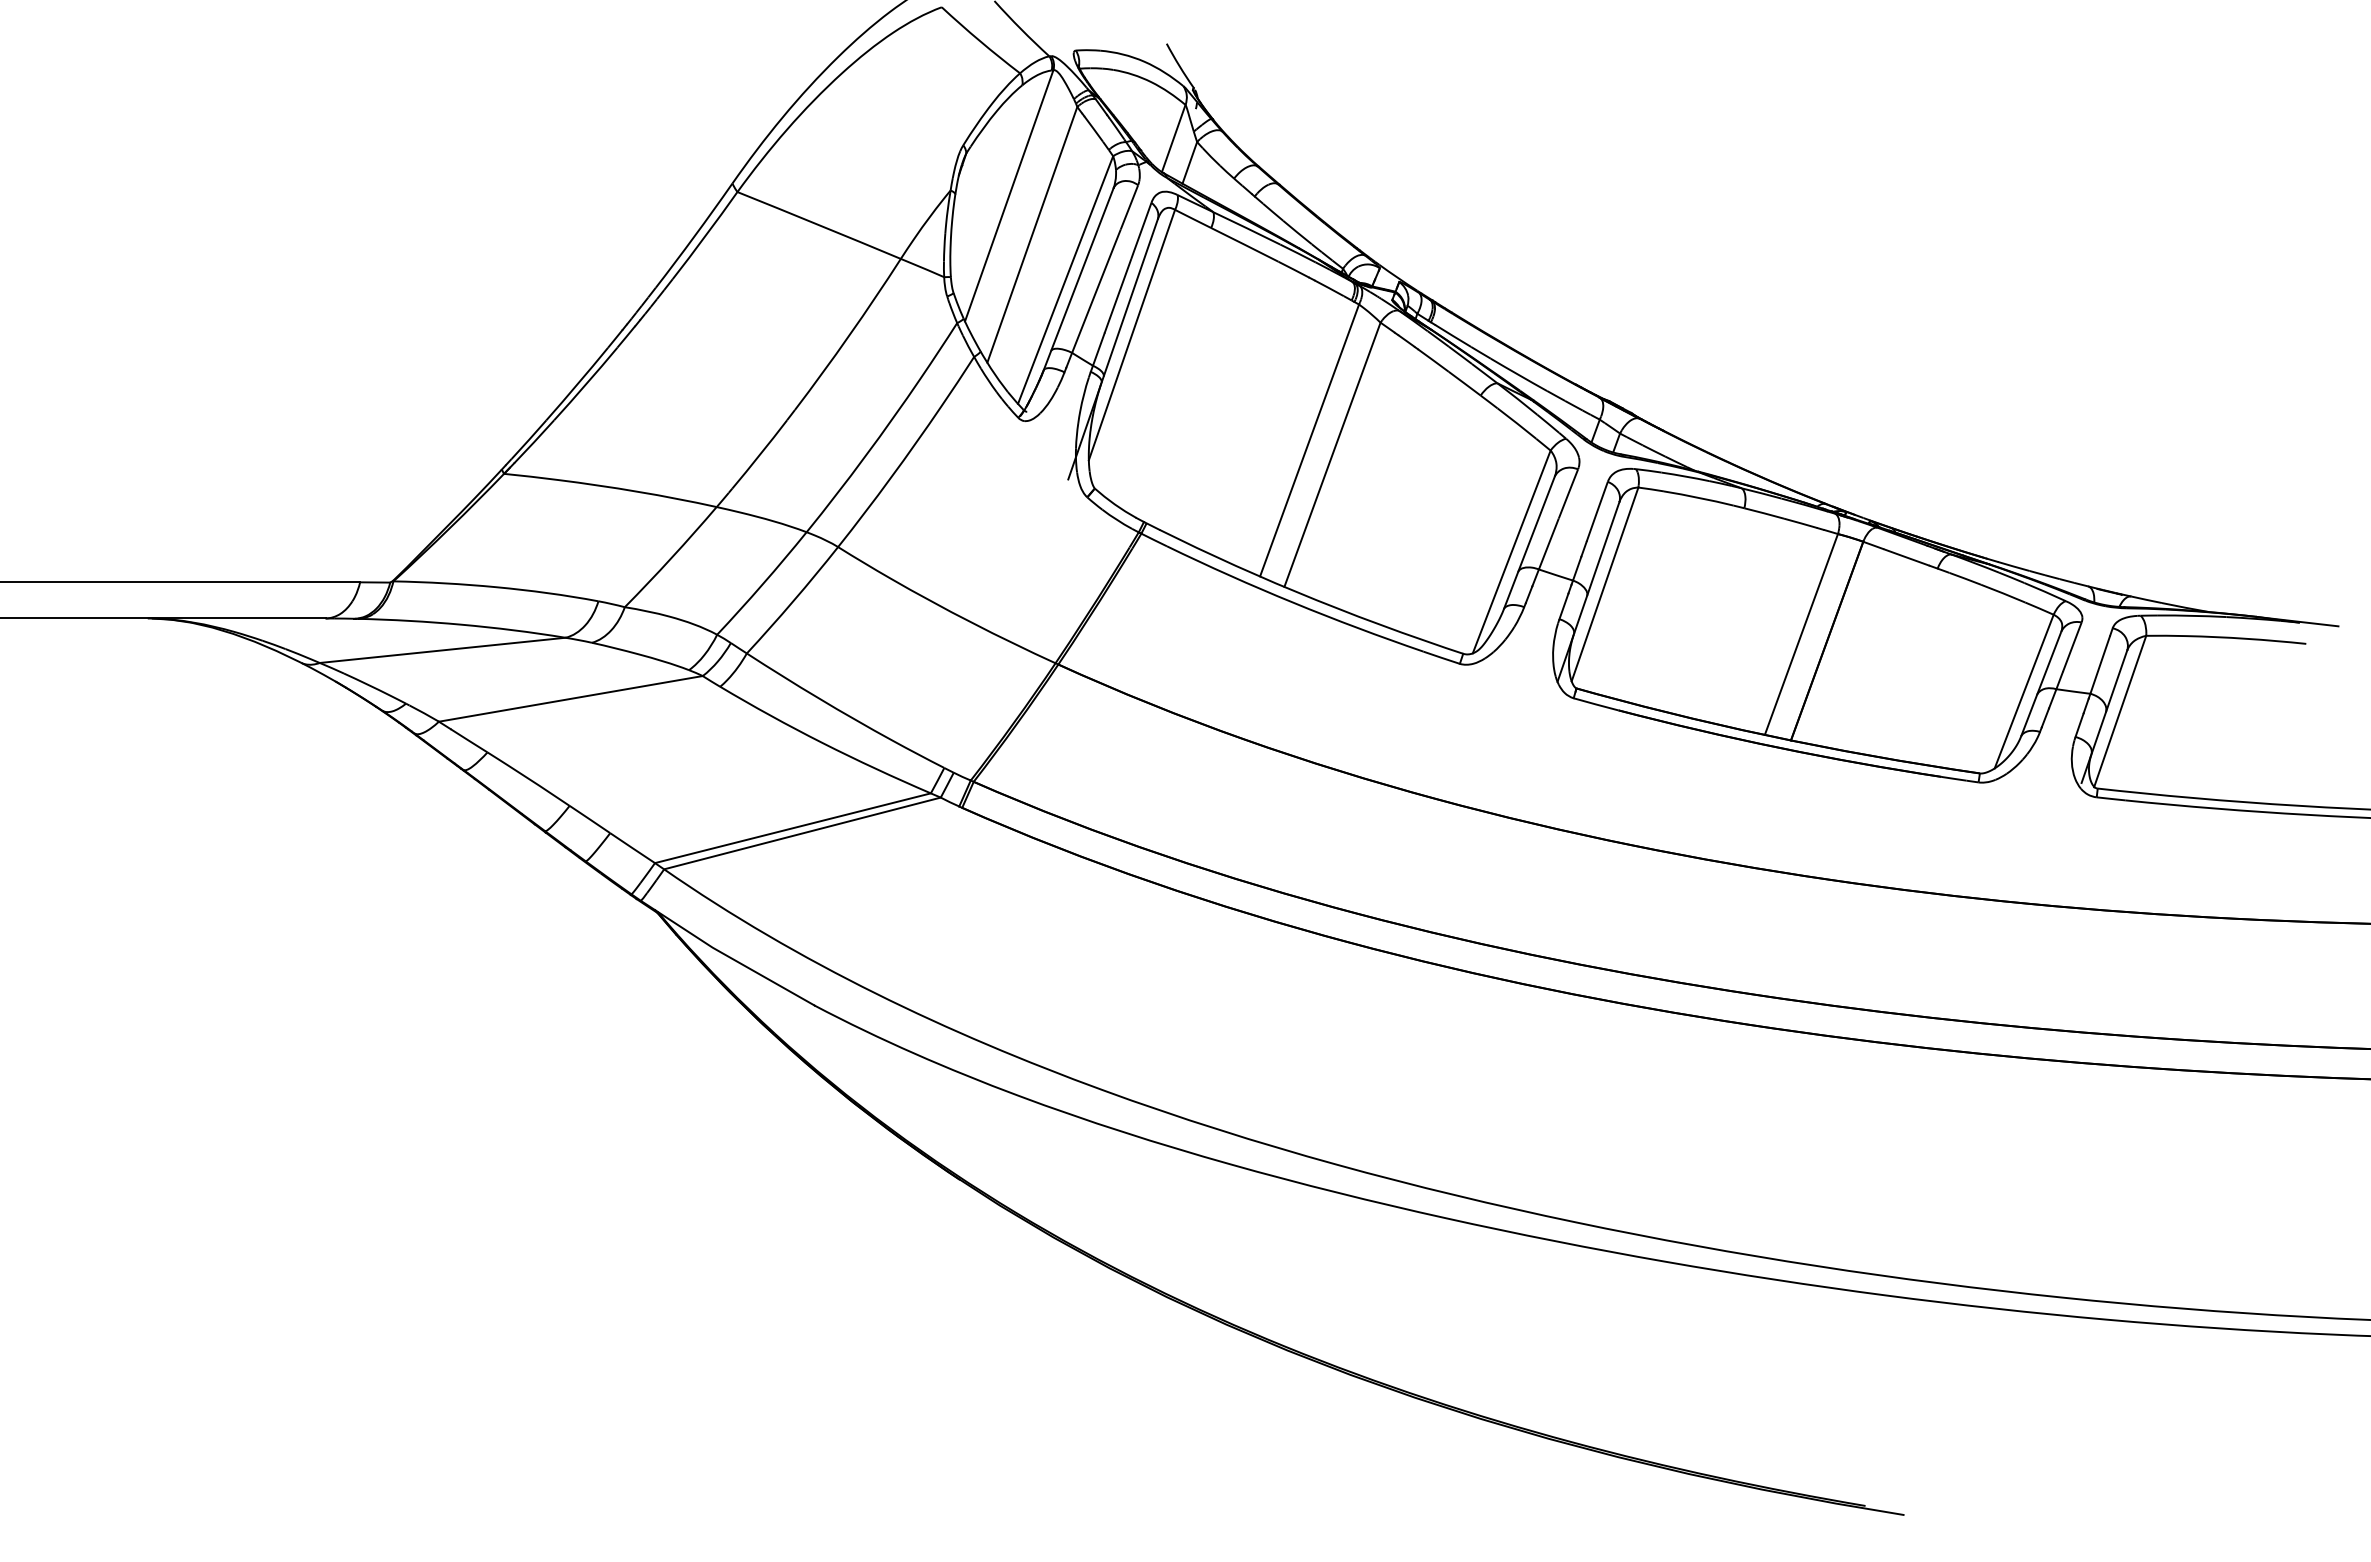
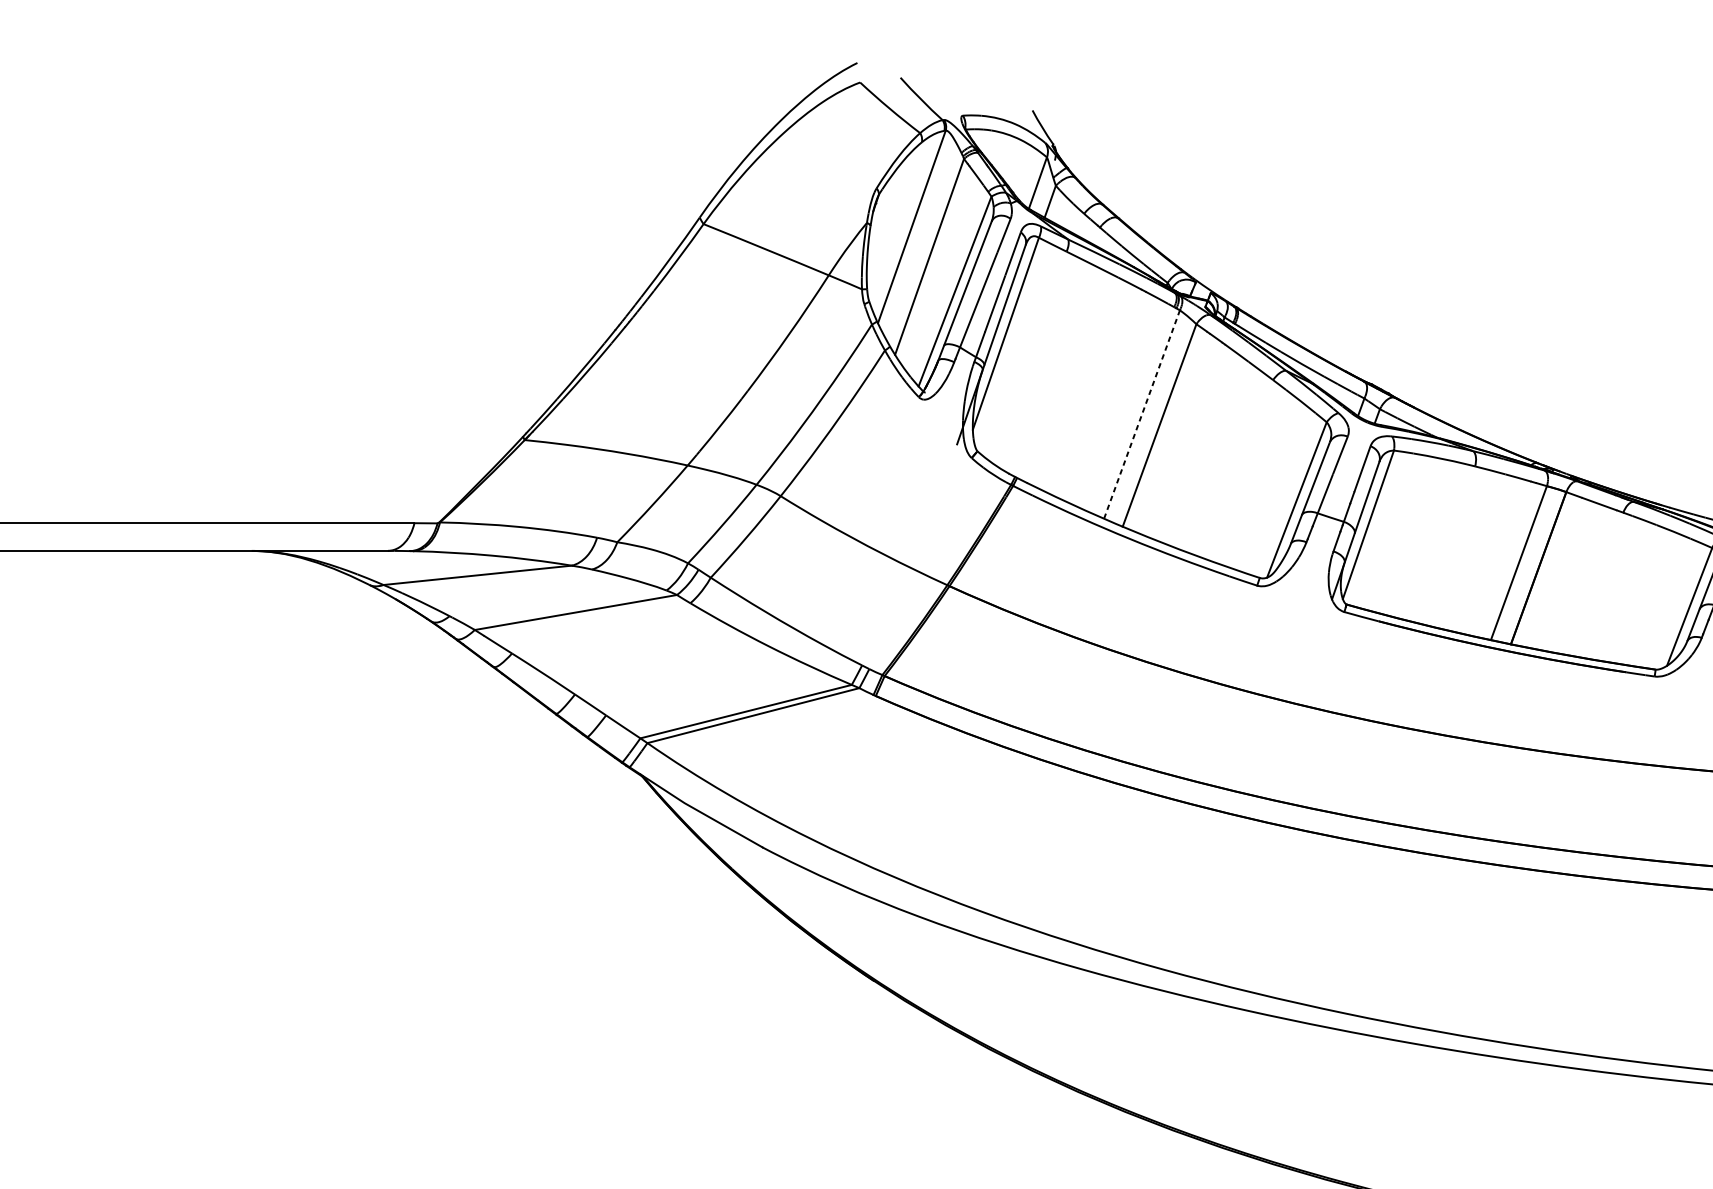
line: (1309, 440) -> (1141, 414), solid -> dashed

